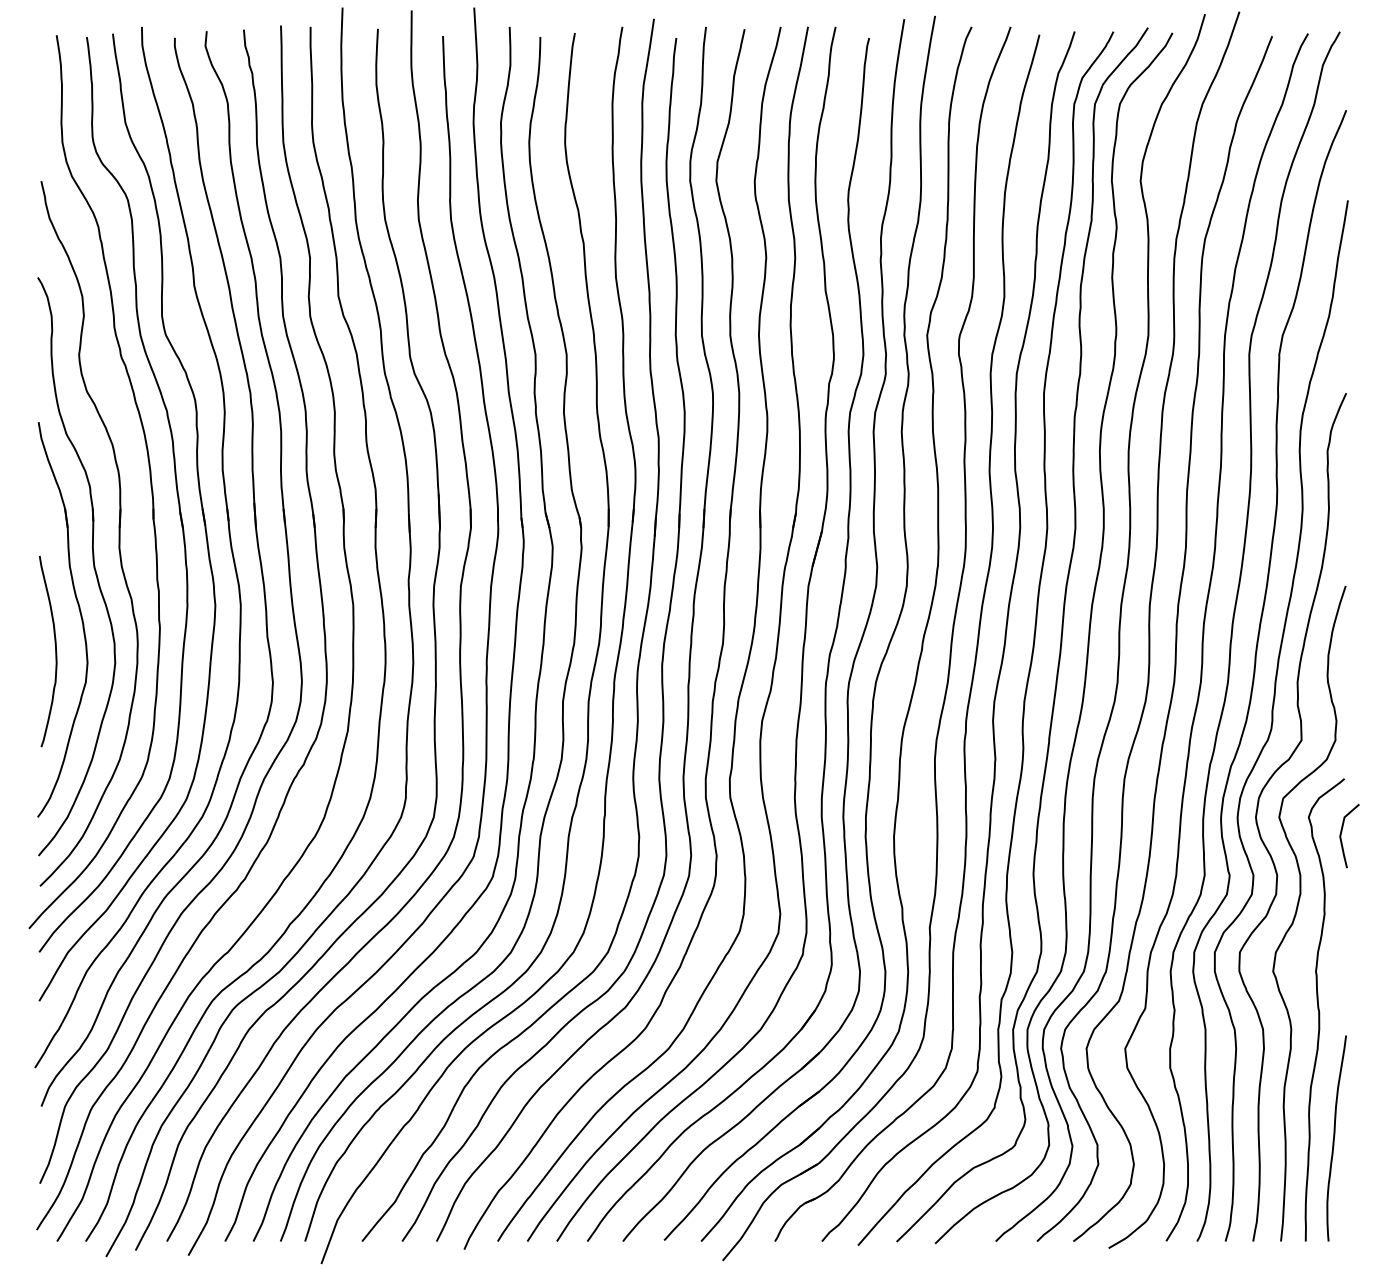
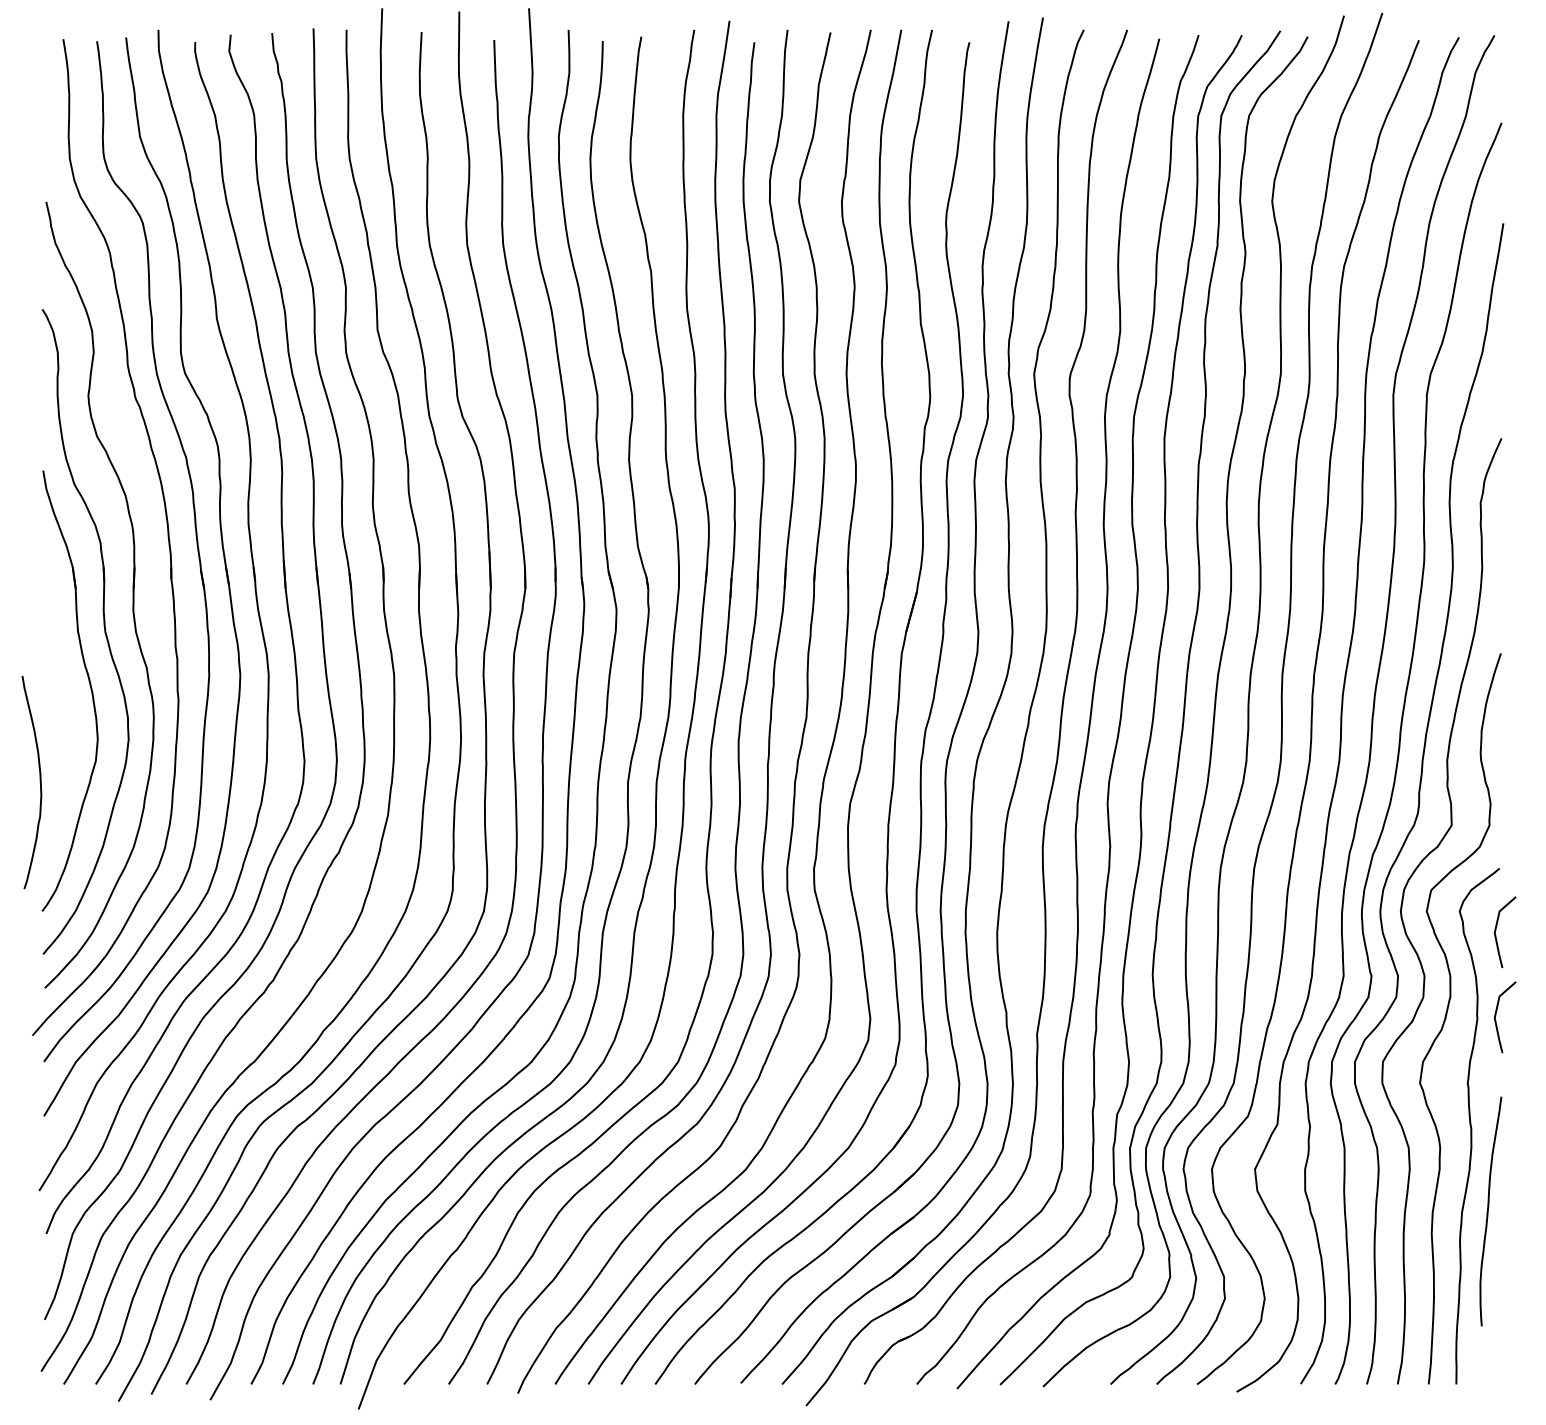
curve: (54, 651) -> (39, 782), moved
line: (1341, 910) -> (1496, 1015), added
curve: (1334, 1138) -> (1488, 1211), moved

